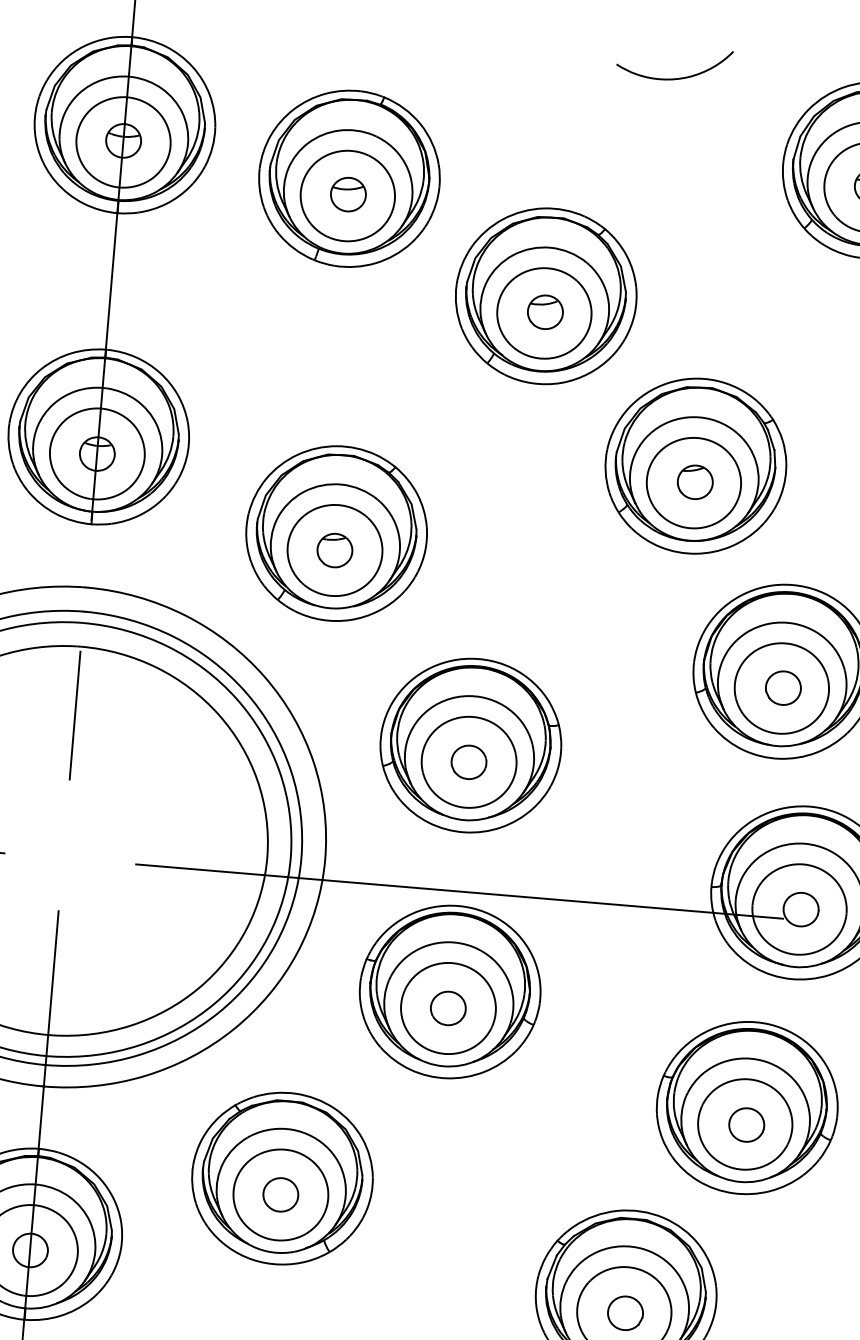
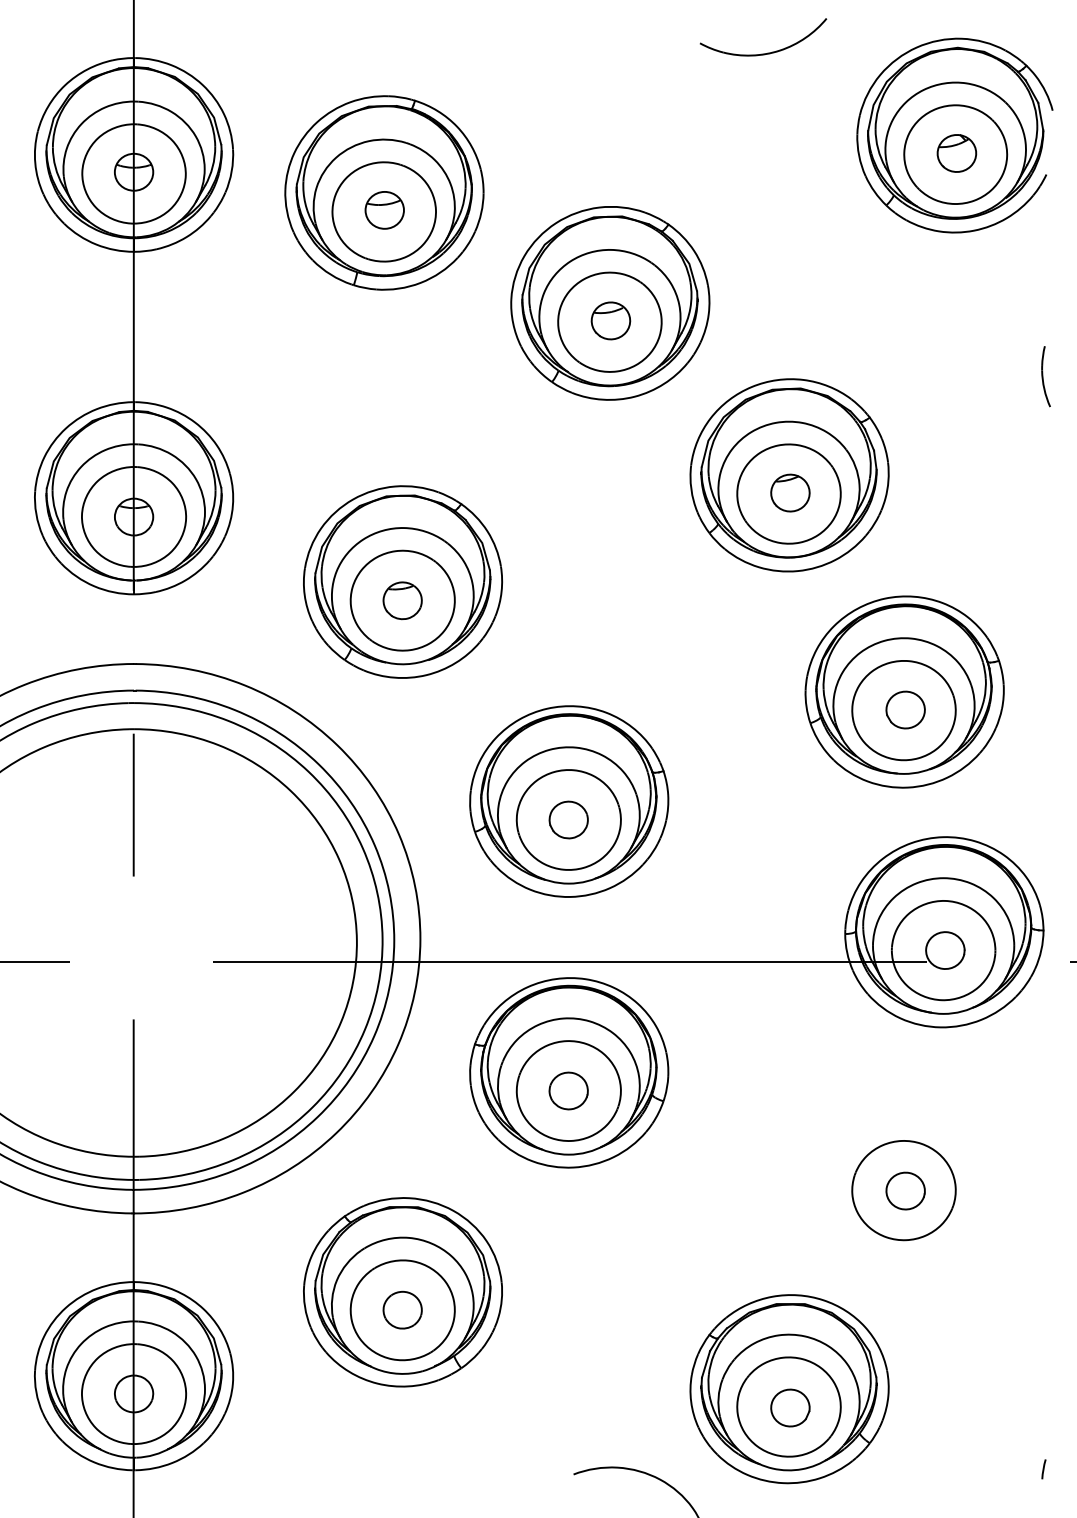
part: (677, 77) -> (767, 52), moved
part: (747, 1108) -> (904, 1172), removed

